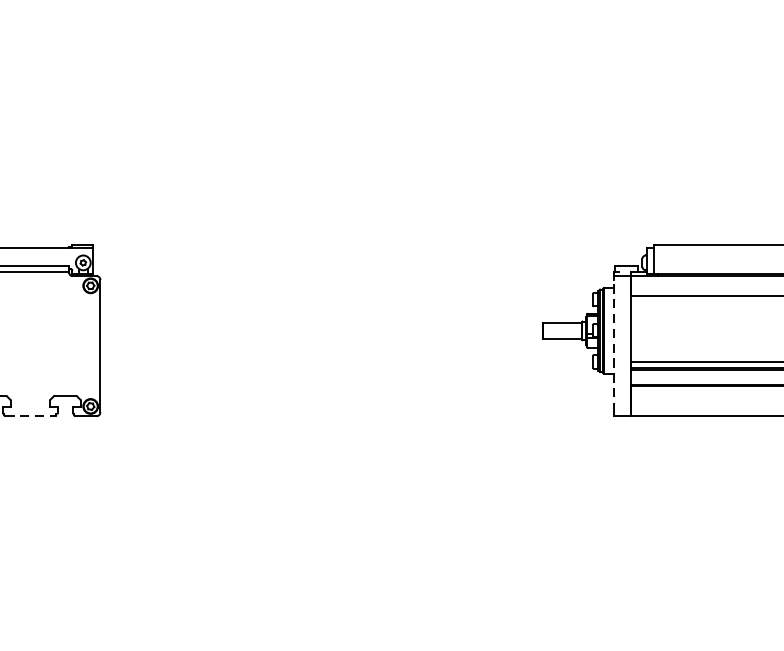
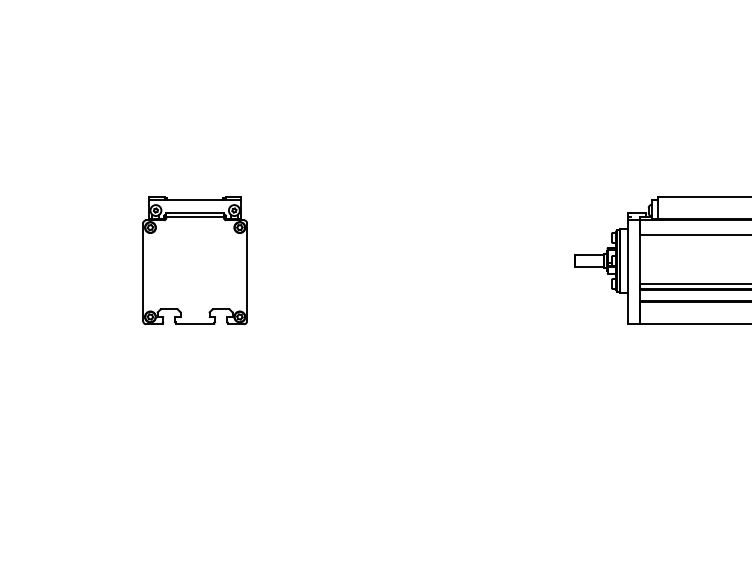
line: (613, 345) -> (627, 271), dashed -> solid
line: (30, 416) -> (195, 324), dashed -> solid

